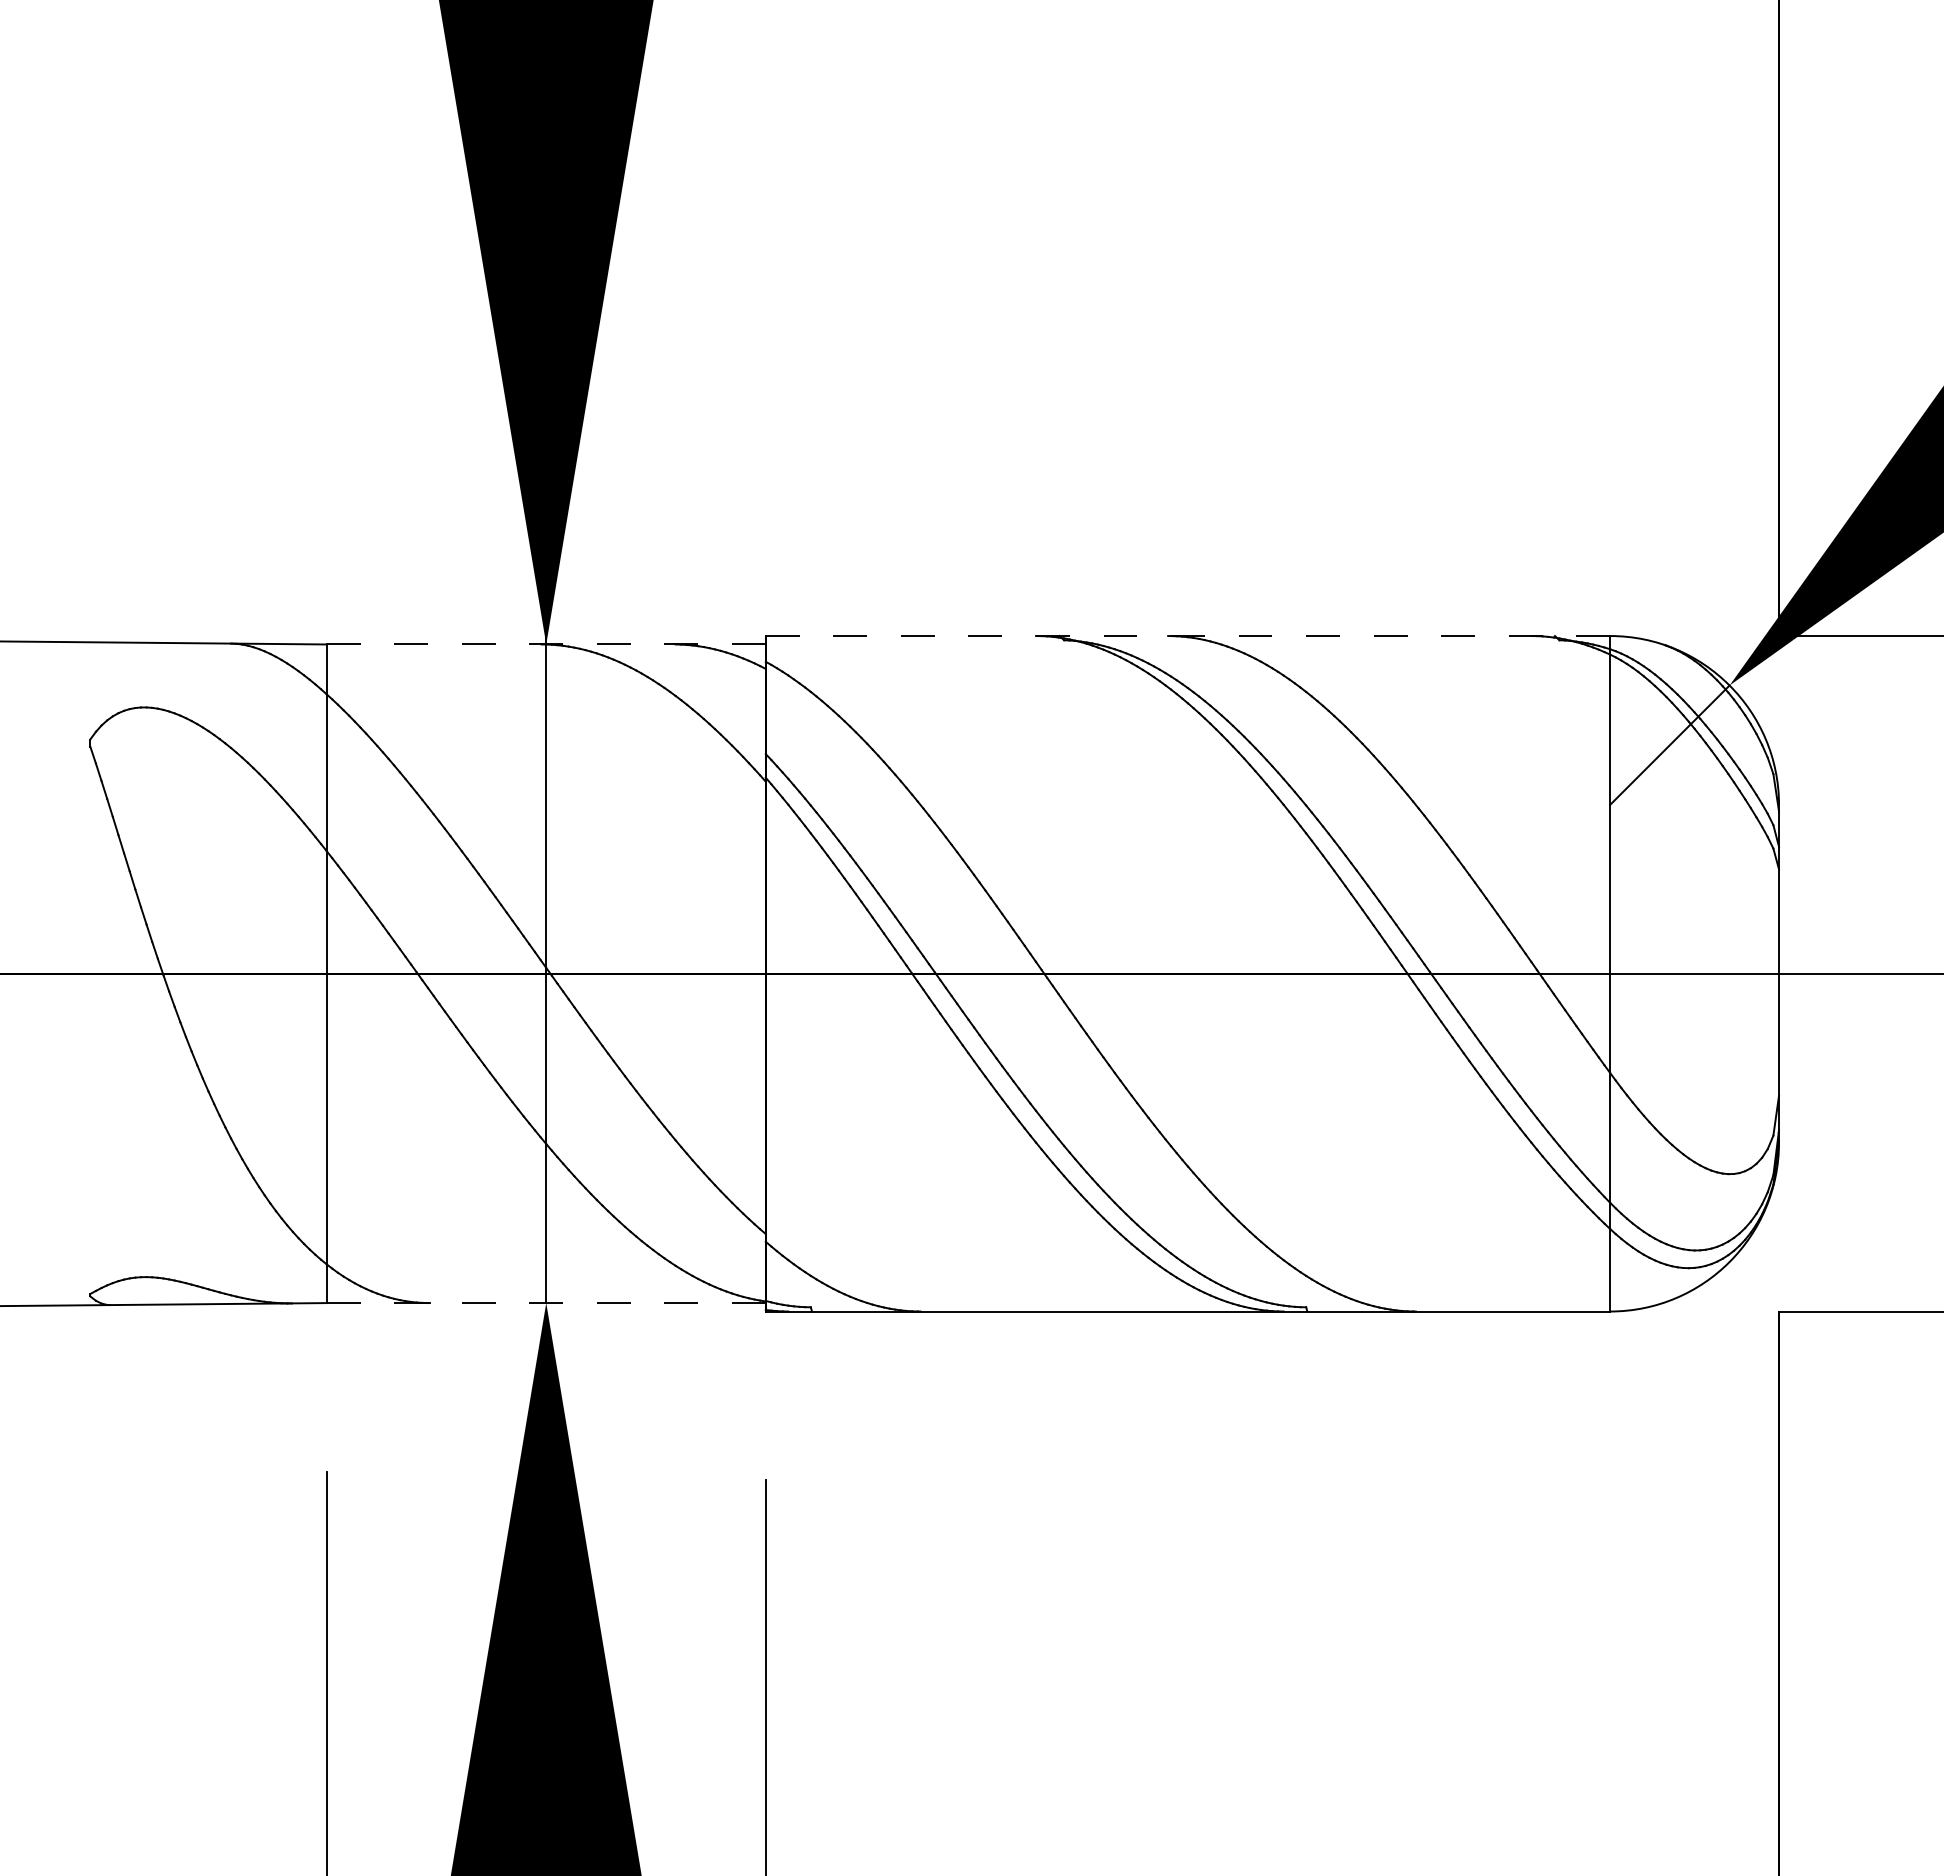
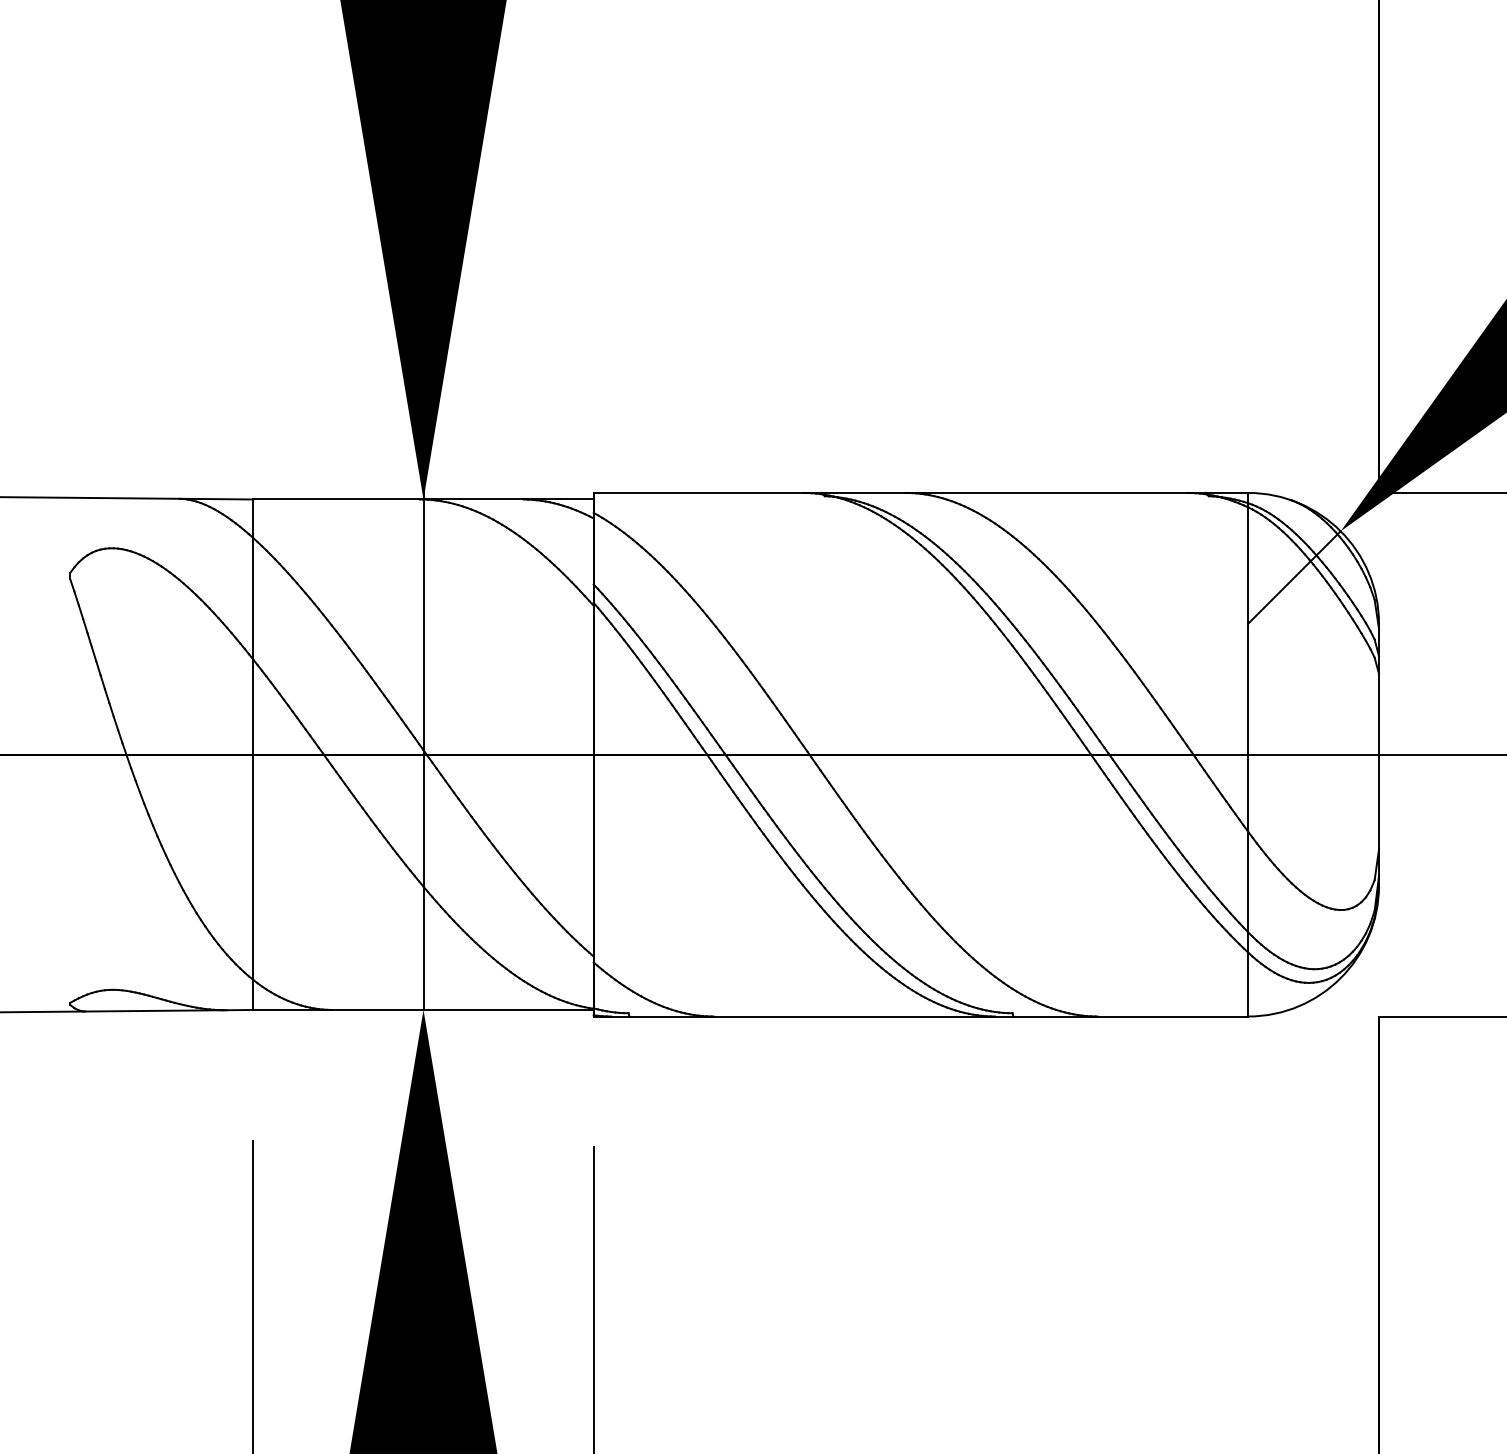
line: (1187, 636) -> (920, 493), dashed -> solid
line: (546, 644) -> (423, 499), dashed -> solid
line: (546, 1303) -> (423, 1010), dashed -> solid

